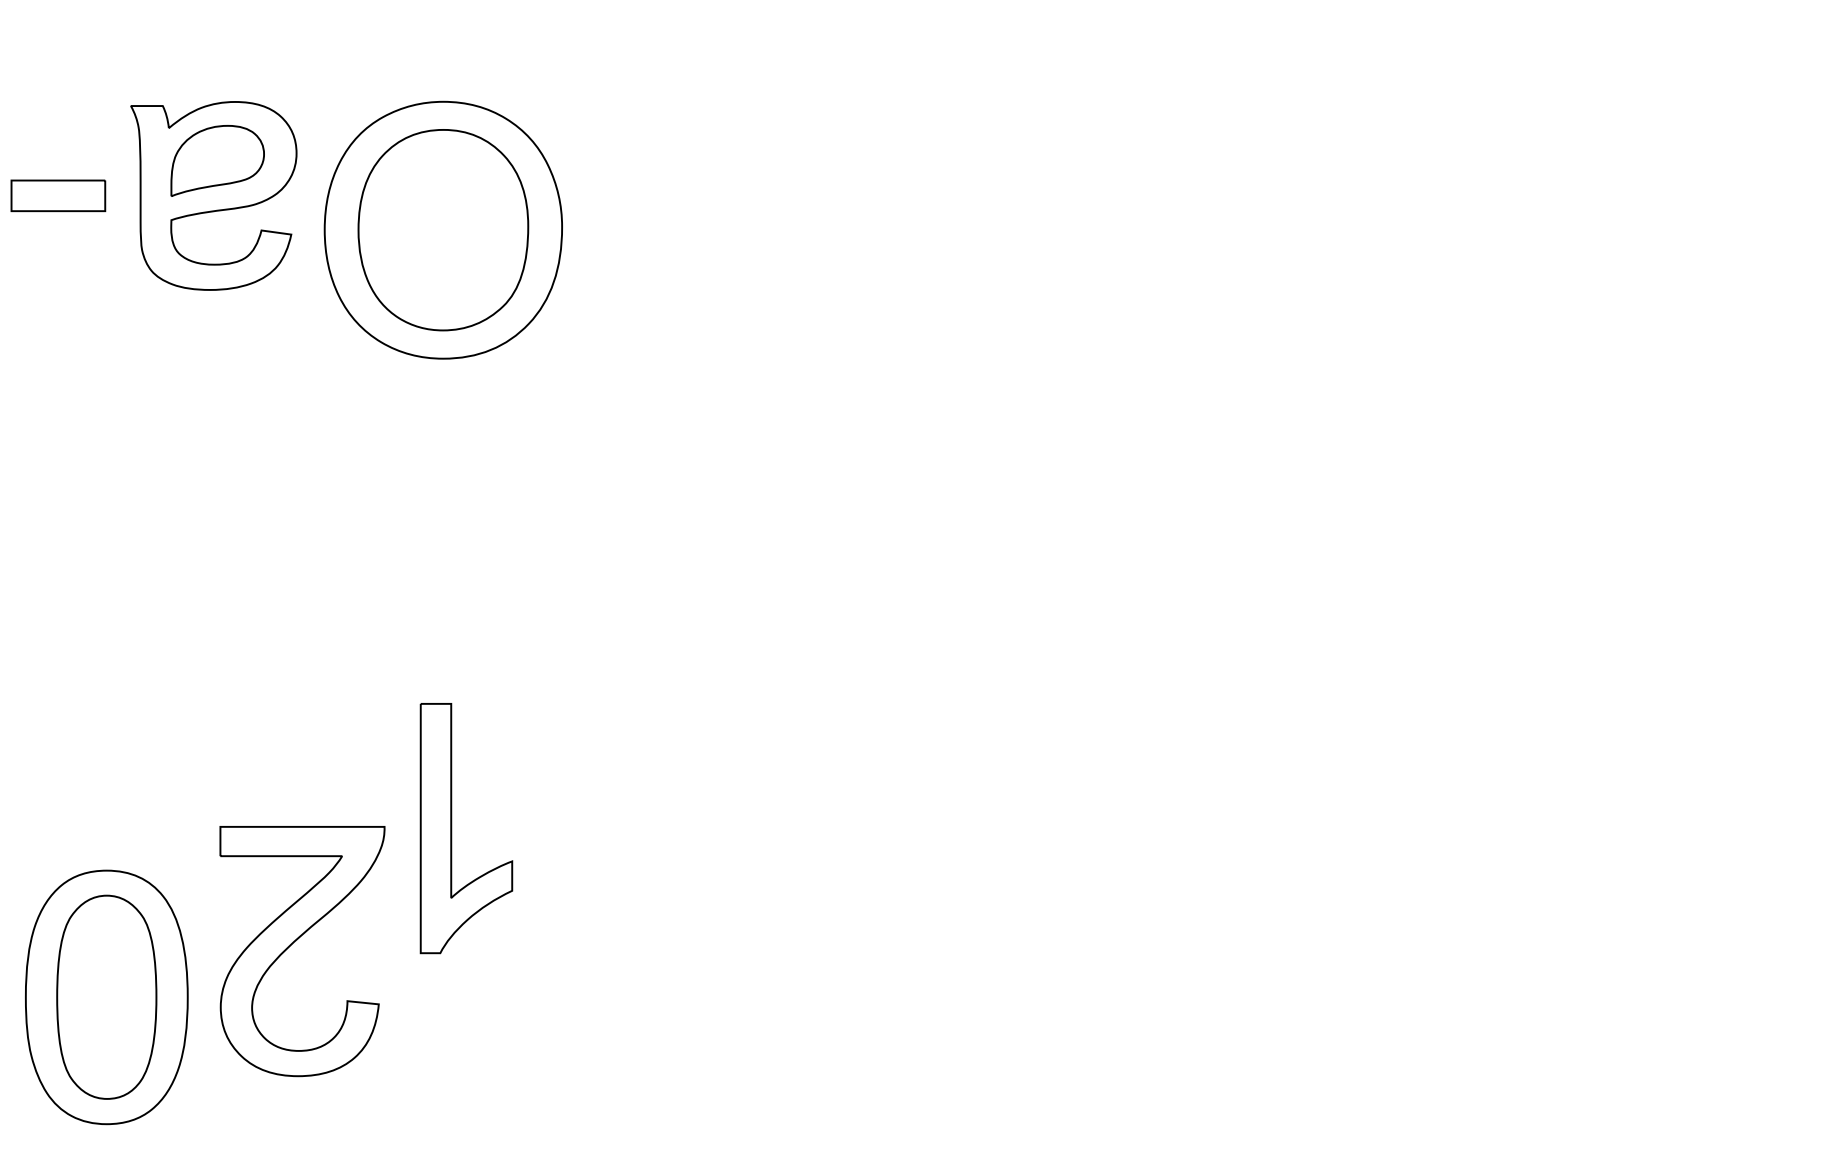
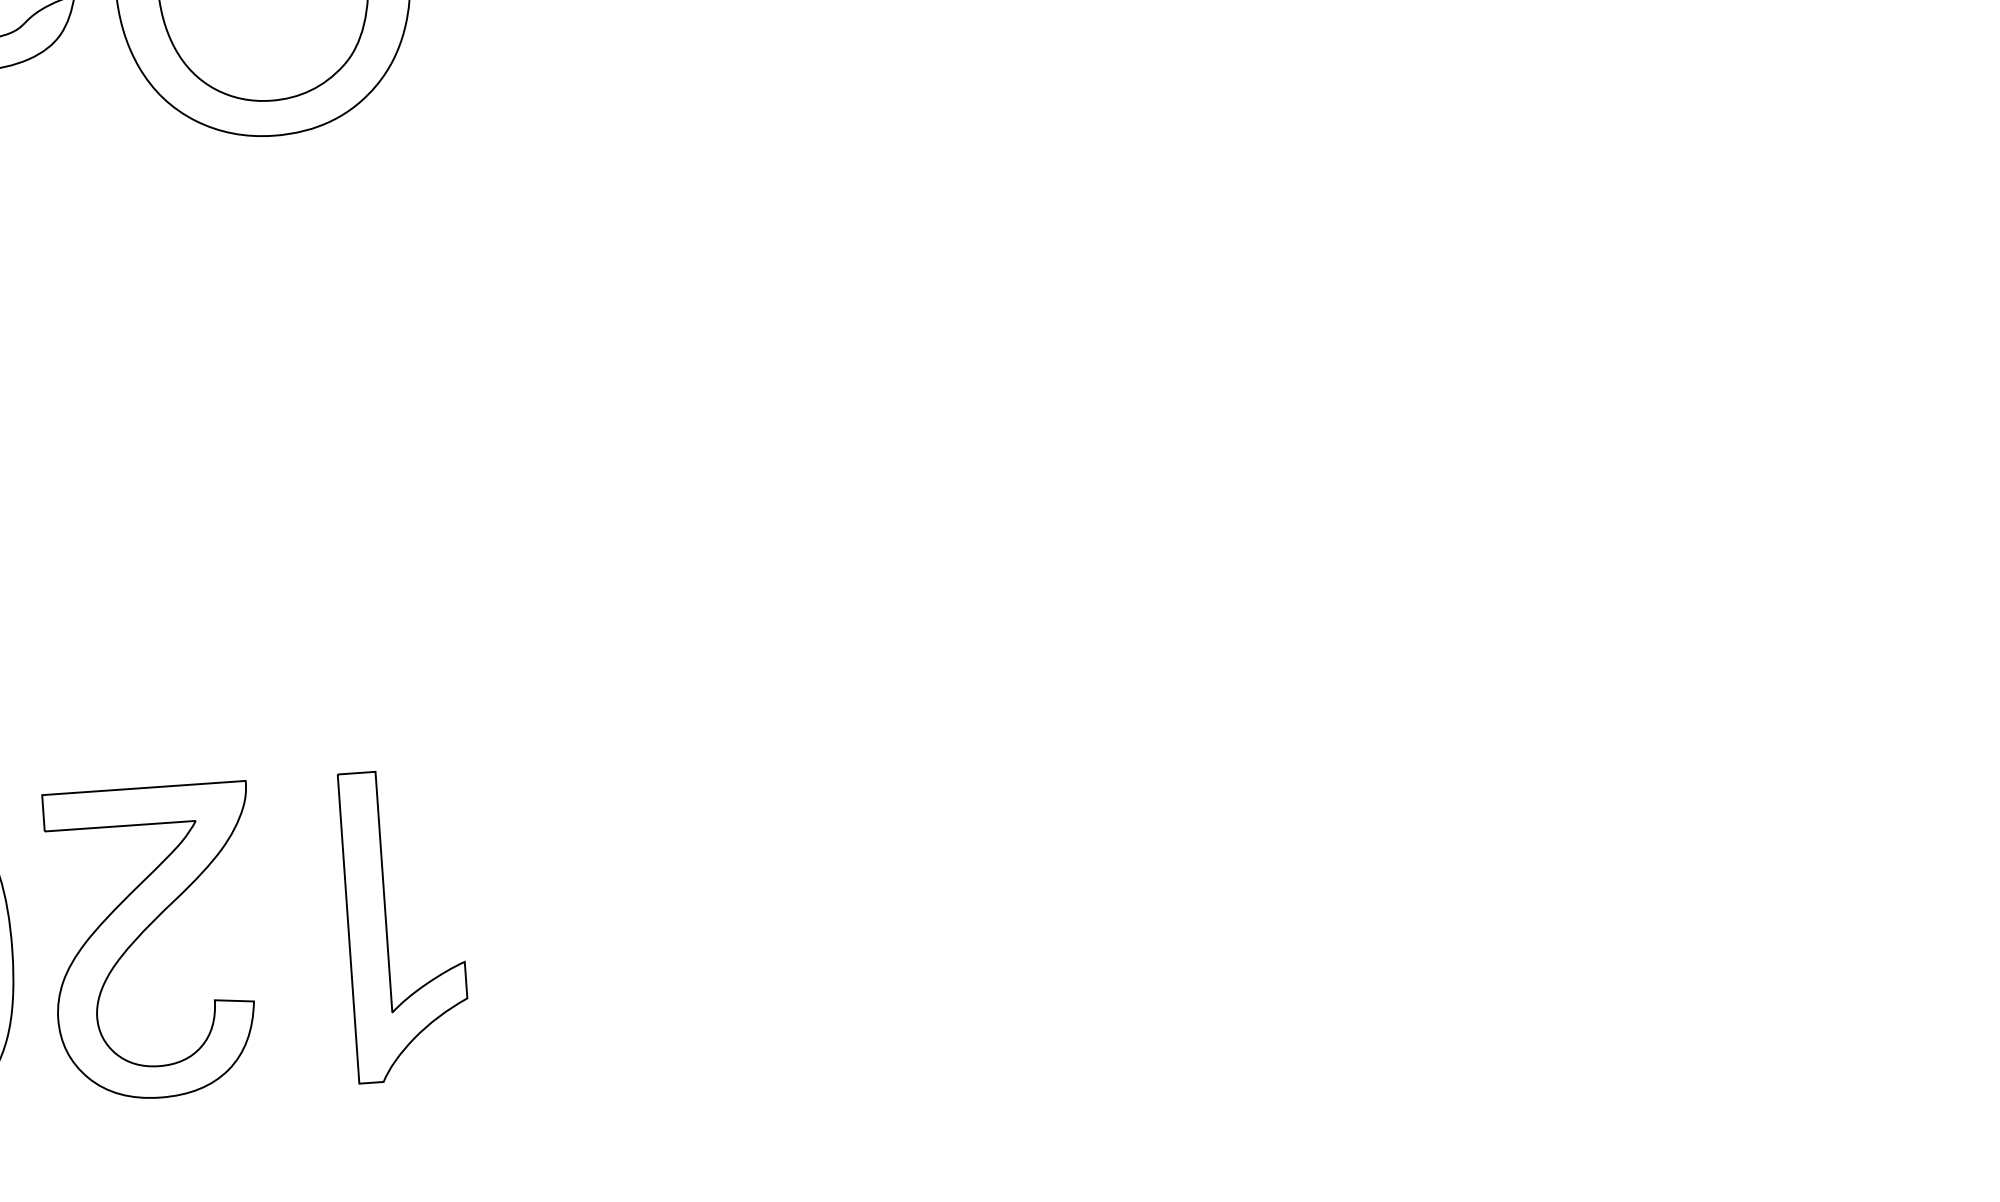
part: (452, 828) -> (387, 926), moved
part: (294, 942) -> (144, 932), moved

